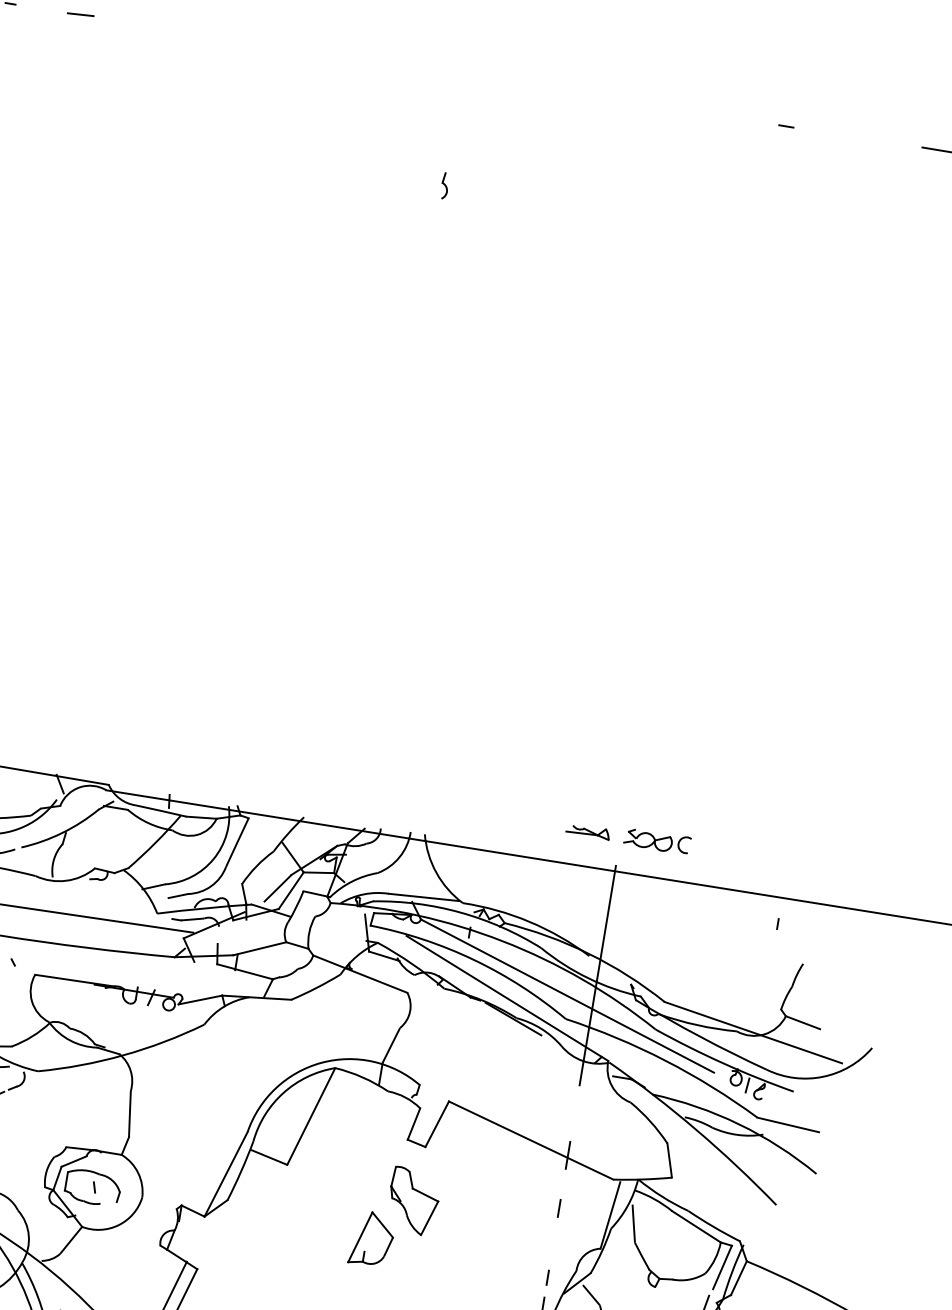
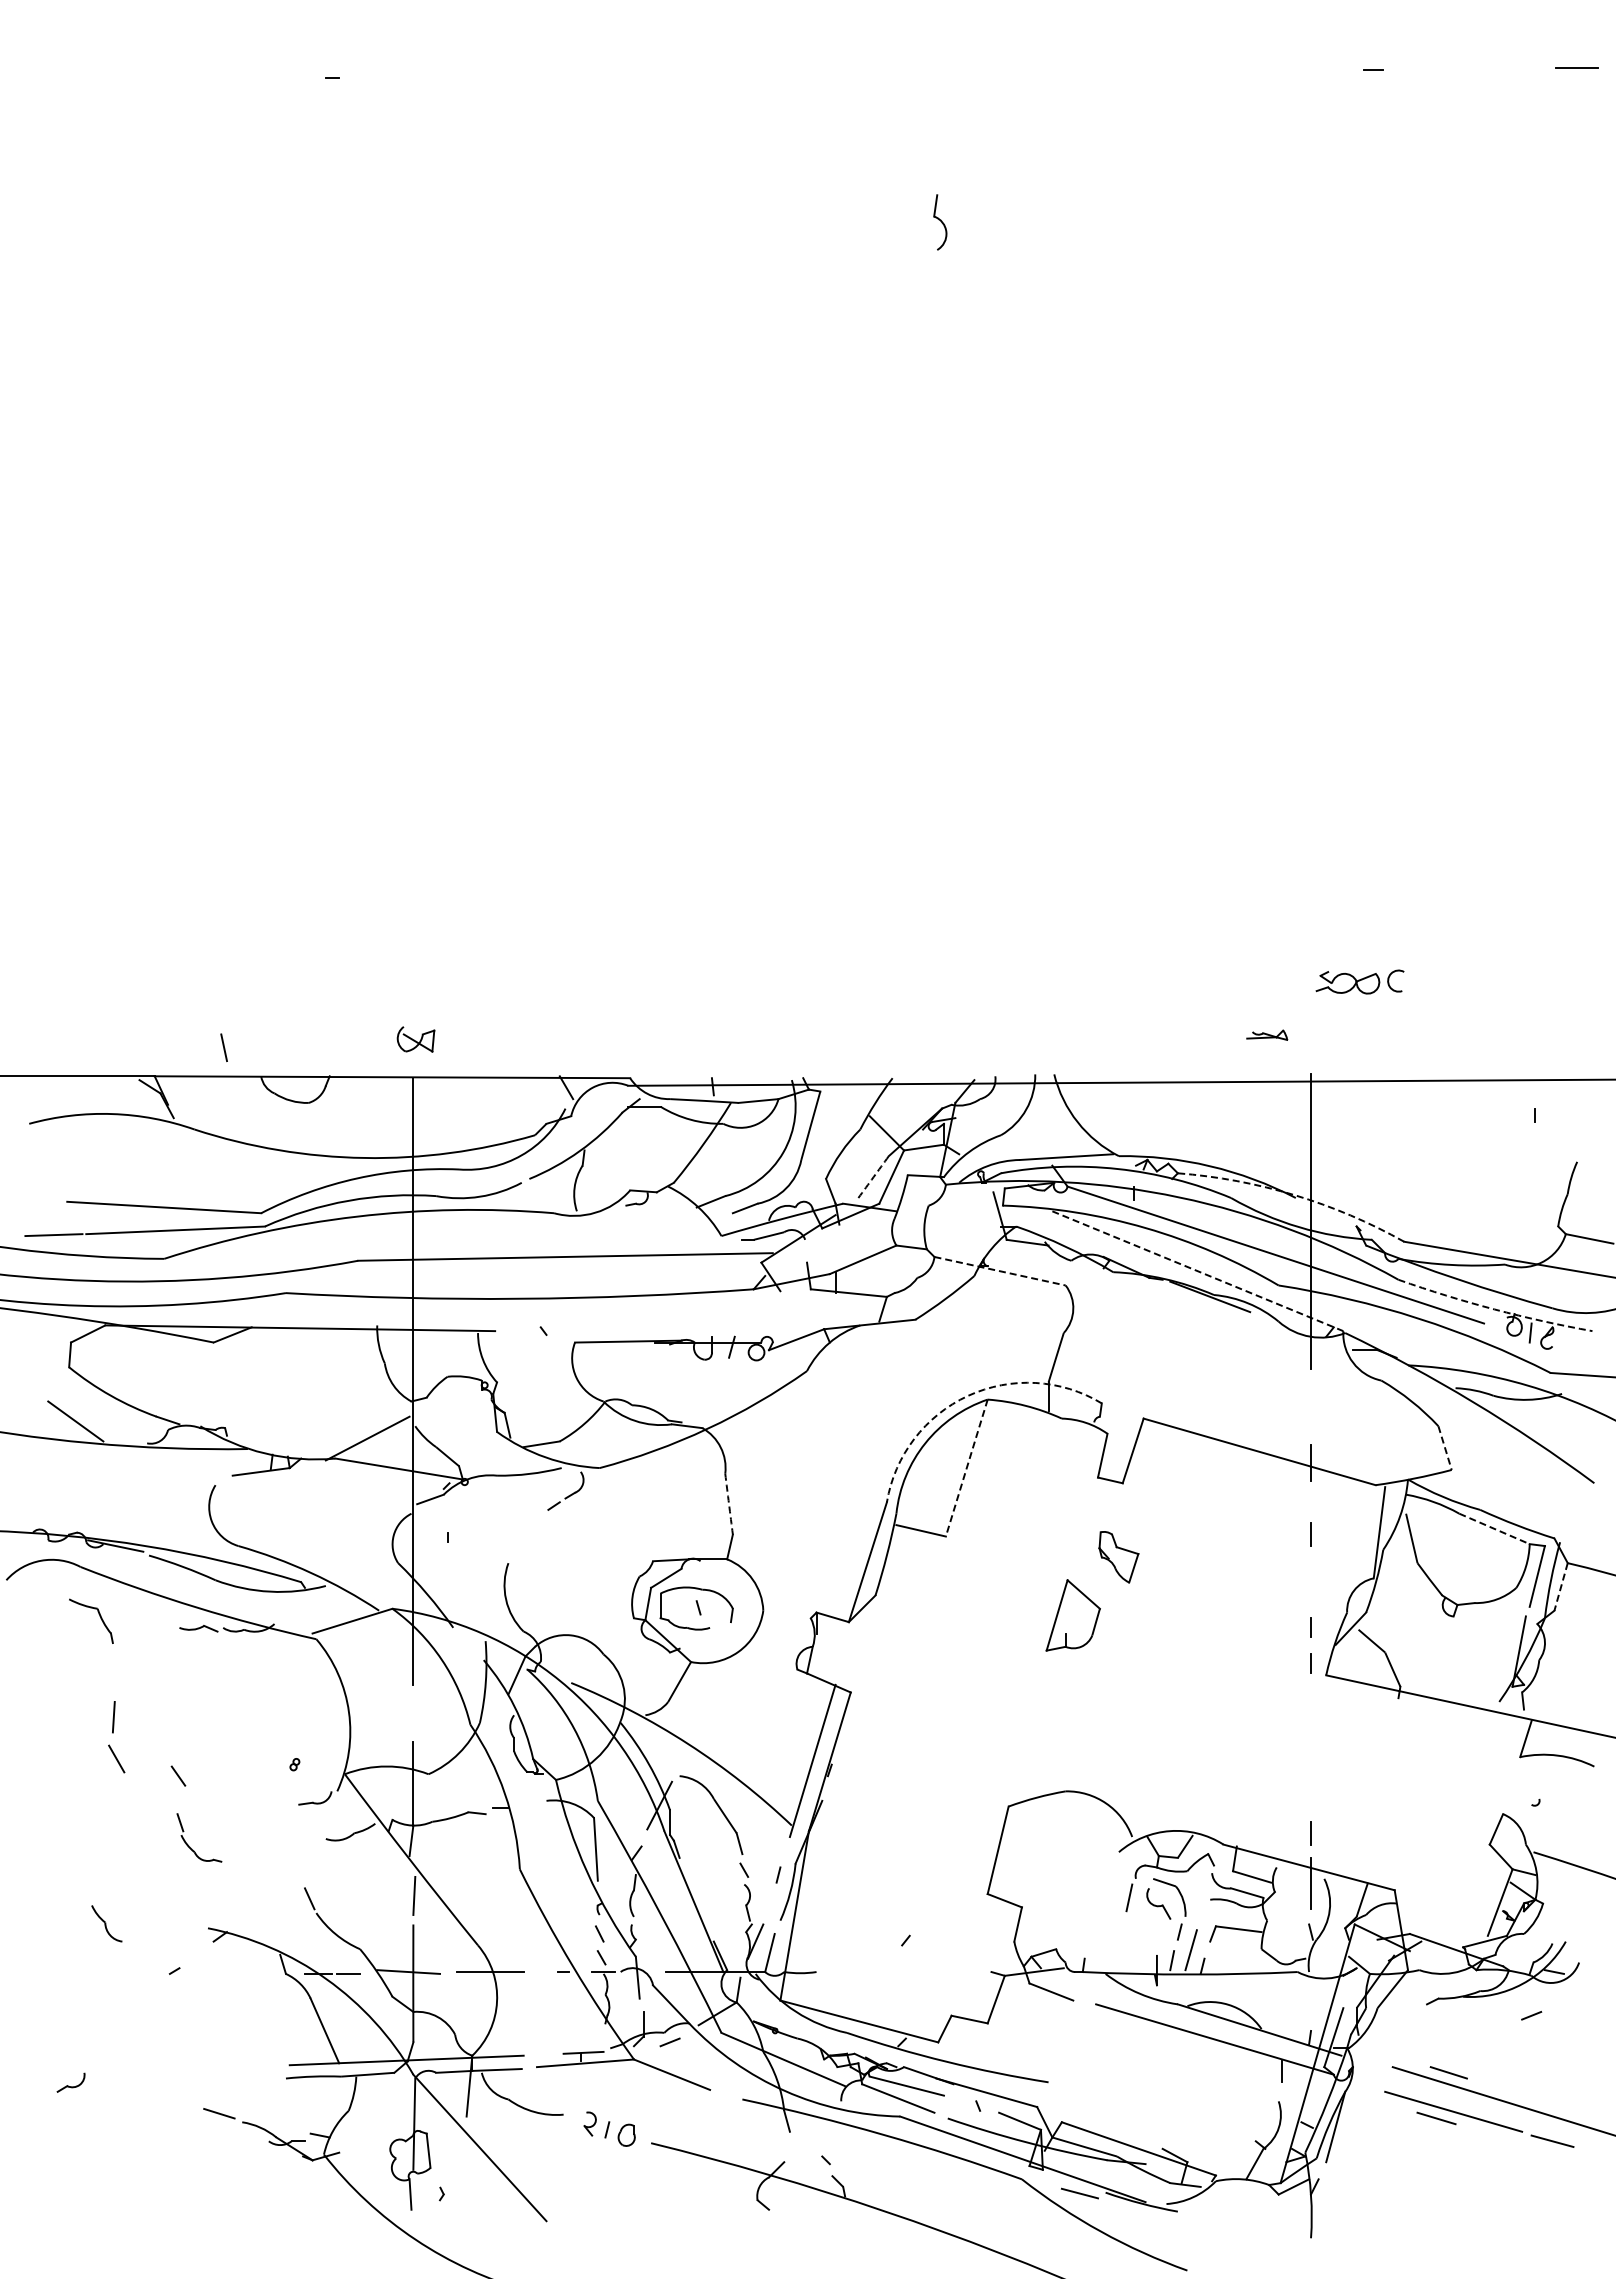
line: (80, 14) -> (426, 76), removed
part: (444, 185) -> (939, 221), size x1.6
part: (587, 830) -> (1266, 1034), size x0.7
part: (657, 840) -> (1359, 981), moved
arc: (277, 888) -> (873, 1177), solid -> dashed
arc: (588, 954) -> (1294, 1195), solid -> dashed
line: (360, 974) -> (1000, 1271), solid -> dashed
line: (507, 998) -> (1198, 1271), solid -> dashed
arc: (321, 1062) -> (968, 1395), solid -> dashed
arc: (723, 1063) -> (1494, 1309), solid -> dashed
arc: (130, 1114) -> (729, 1504), solid -> dashed
line: (311, 1116) -> (966, 1468), solid -> dashed
line: (669, 1160) -> (1445, 1448), solid -> dashed
part: (413, 1201) -> (1118, 1557), size x0.6
line: (696, 1227) -> (1494, 1529), solid -> dashed
line: (739, 1277) -> (1561, 1586), solid -> dashed

